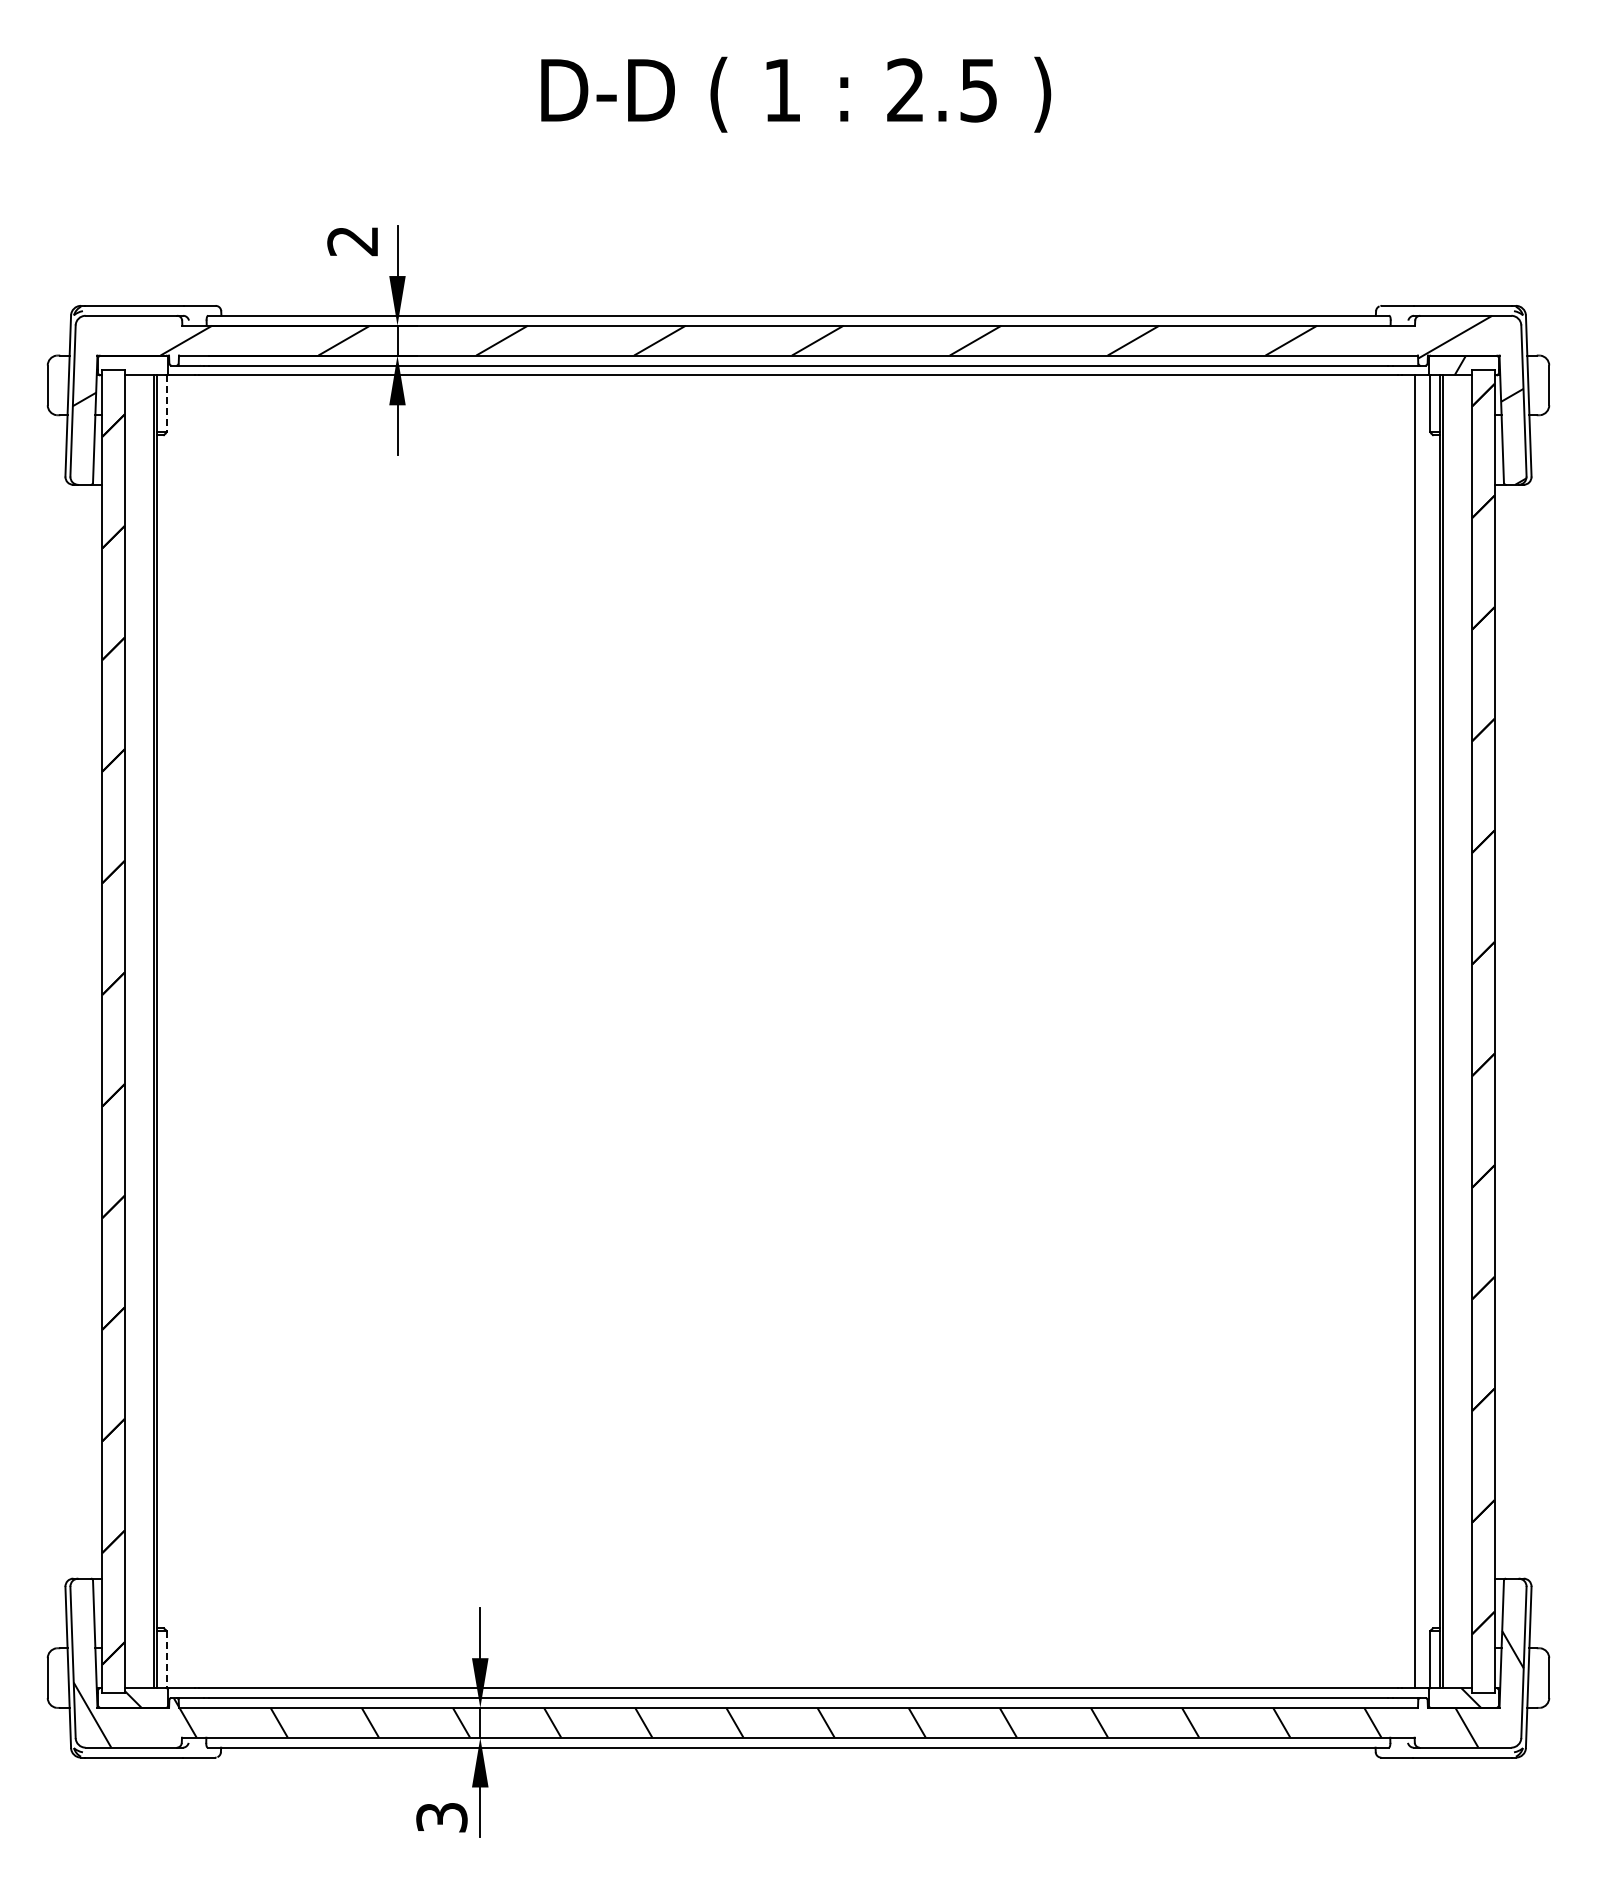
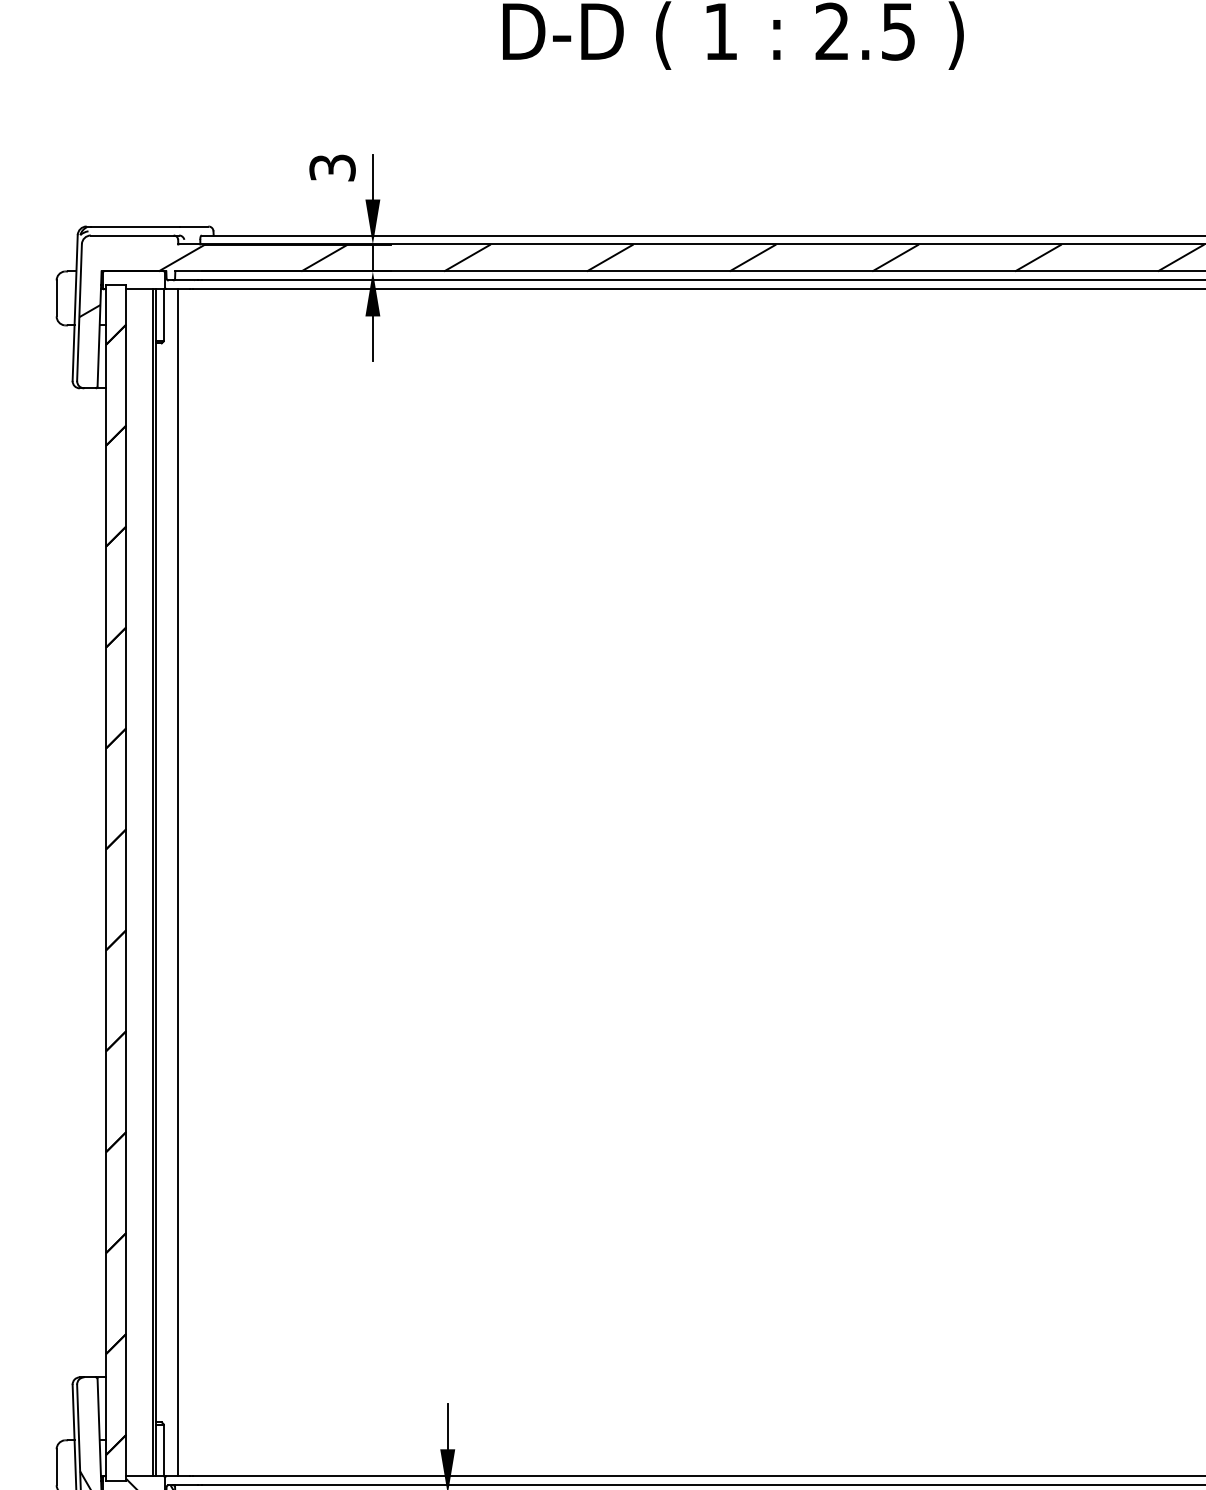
text: (352, 241) -> (332, 168), 2 -> 3
line: (166, 404) -> (164, 315), dashed -> solid
line: (181, 1031) -> (177, 882), added
line: (166, 1660) -> (164, 1451), dashed -> solid

